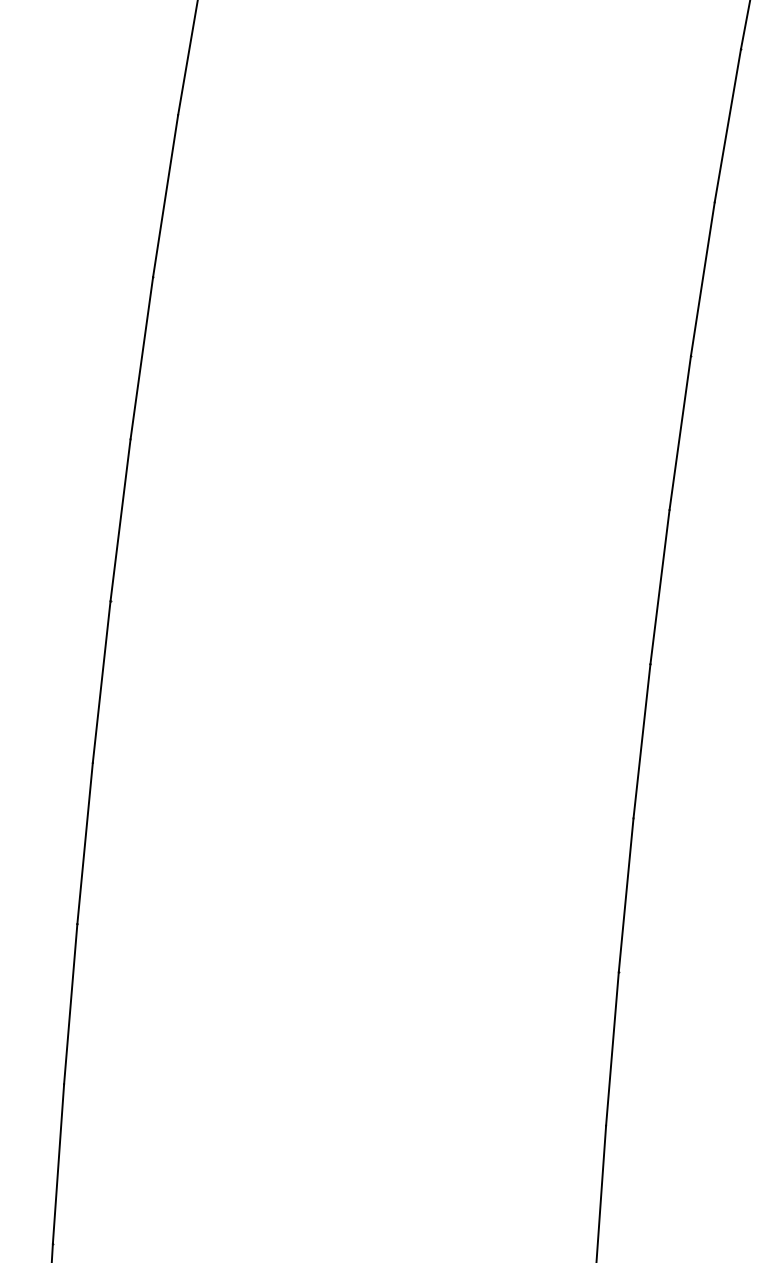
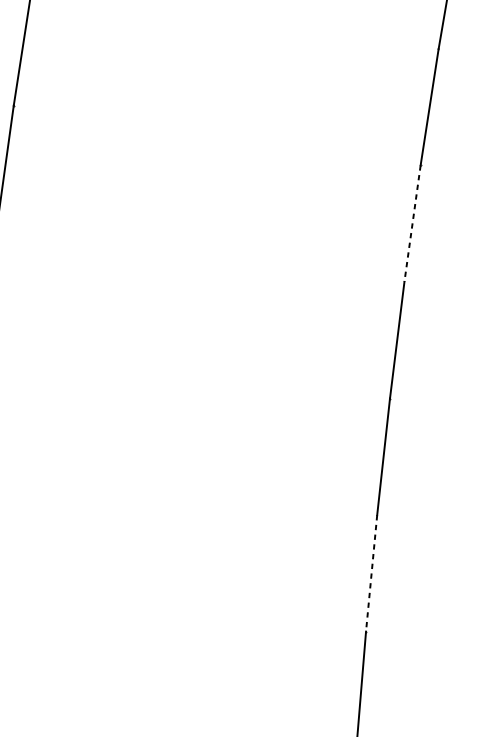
line: (680, 433) -> (412, 223), solid -> dashed
line: (626, 895) -> (371, 573), solid -> dashed

